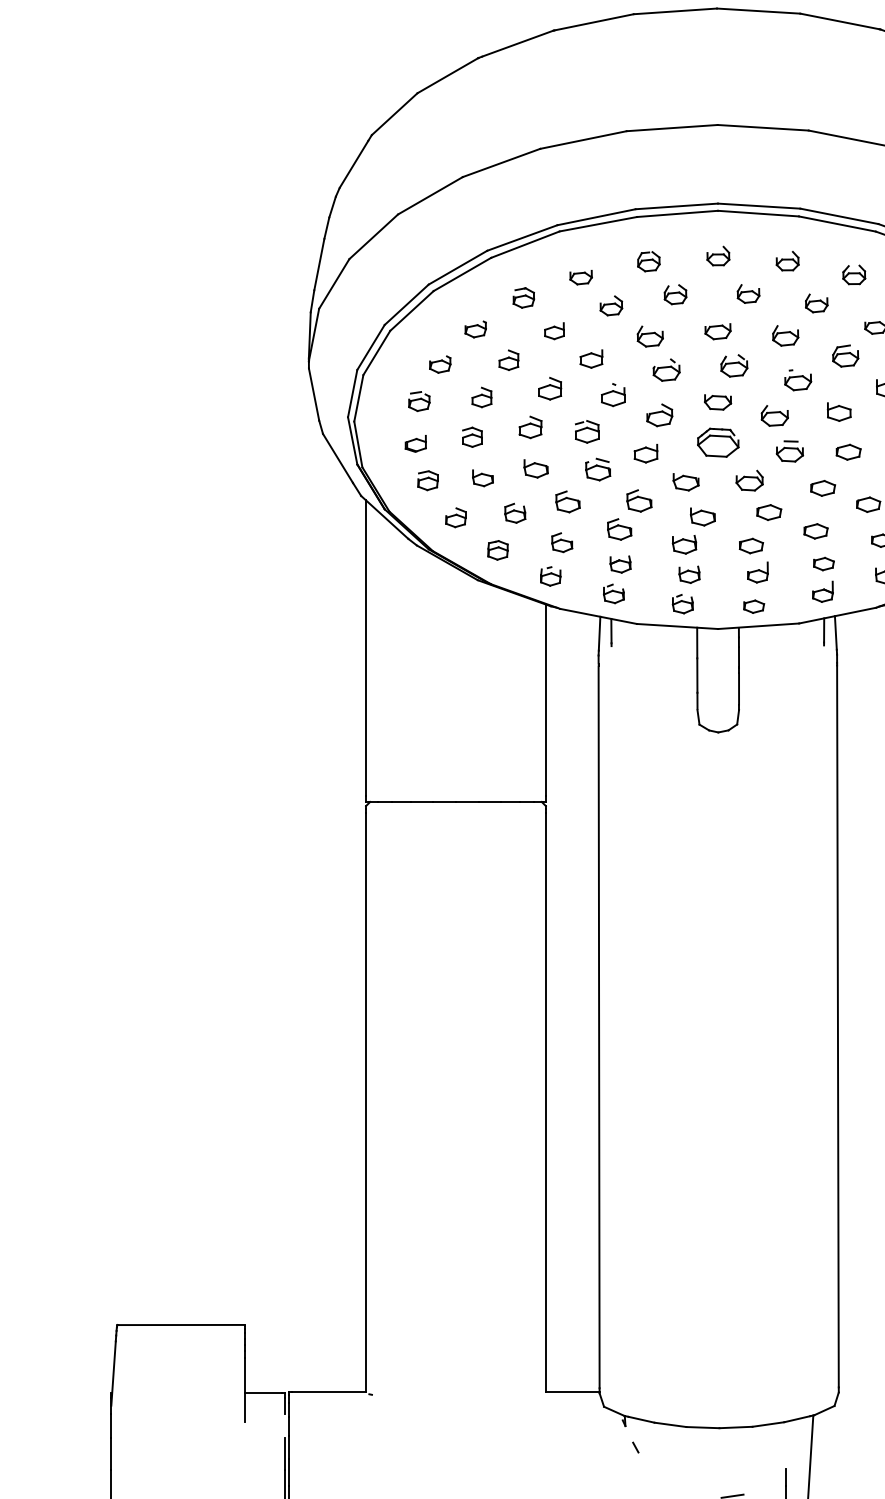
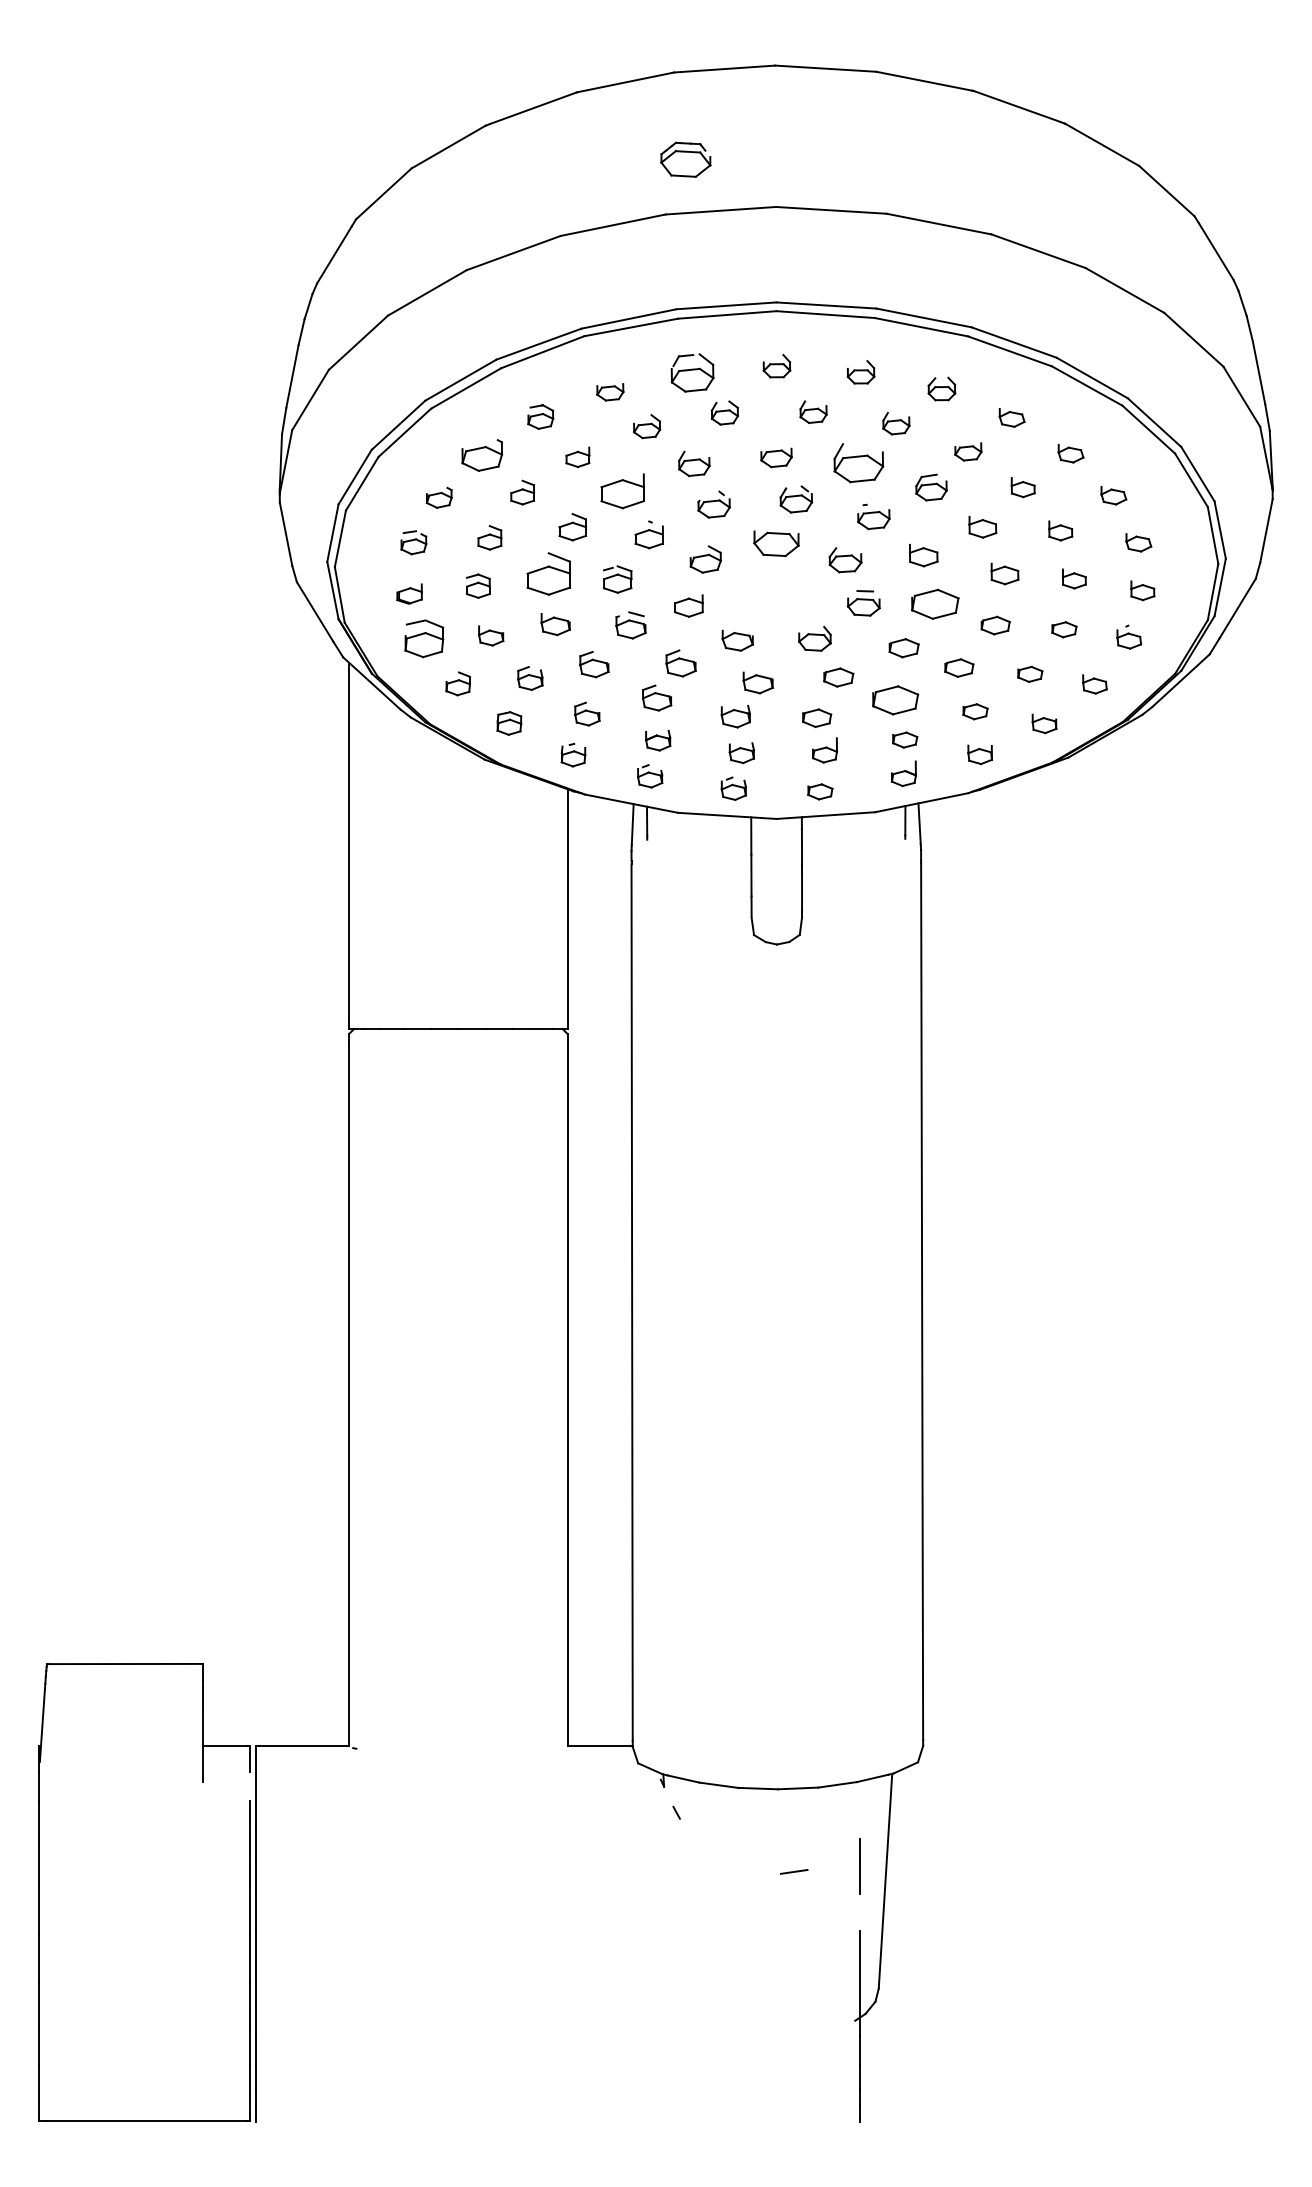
part: (648, 261) -> (692, 372), size x1.6
part: (475, 328) -> (482, 454), size x1.6
part: (785, 335) -> (858, 462), size x1.6
part: (591, 358) -> (622, 490), size x1.6
part: (718, 402) -> (776, 543), size x1.4
part: (530, 427) -> (548, 574), size x1.6
part: (718, 442) -> (685, 159), moved
part: (848, 452) -> (934, 604), size x1.6
part: (428, 480) -> (424, 638), size x1.6
part: (816, 531) -> (895, 700), size x1.6

